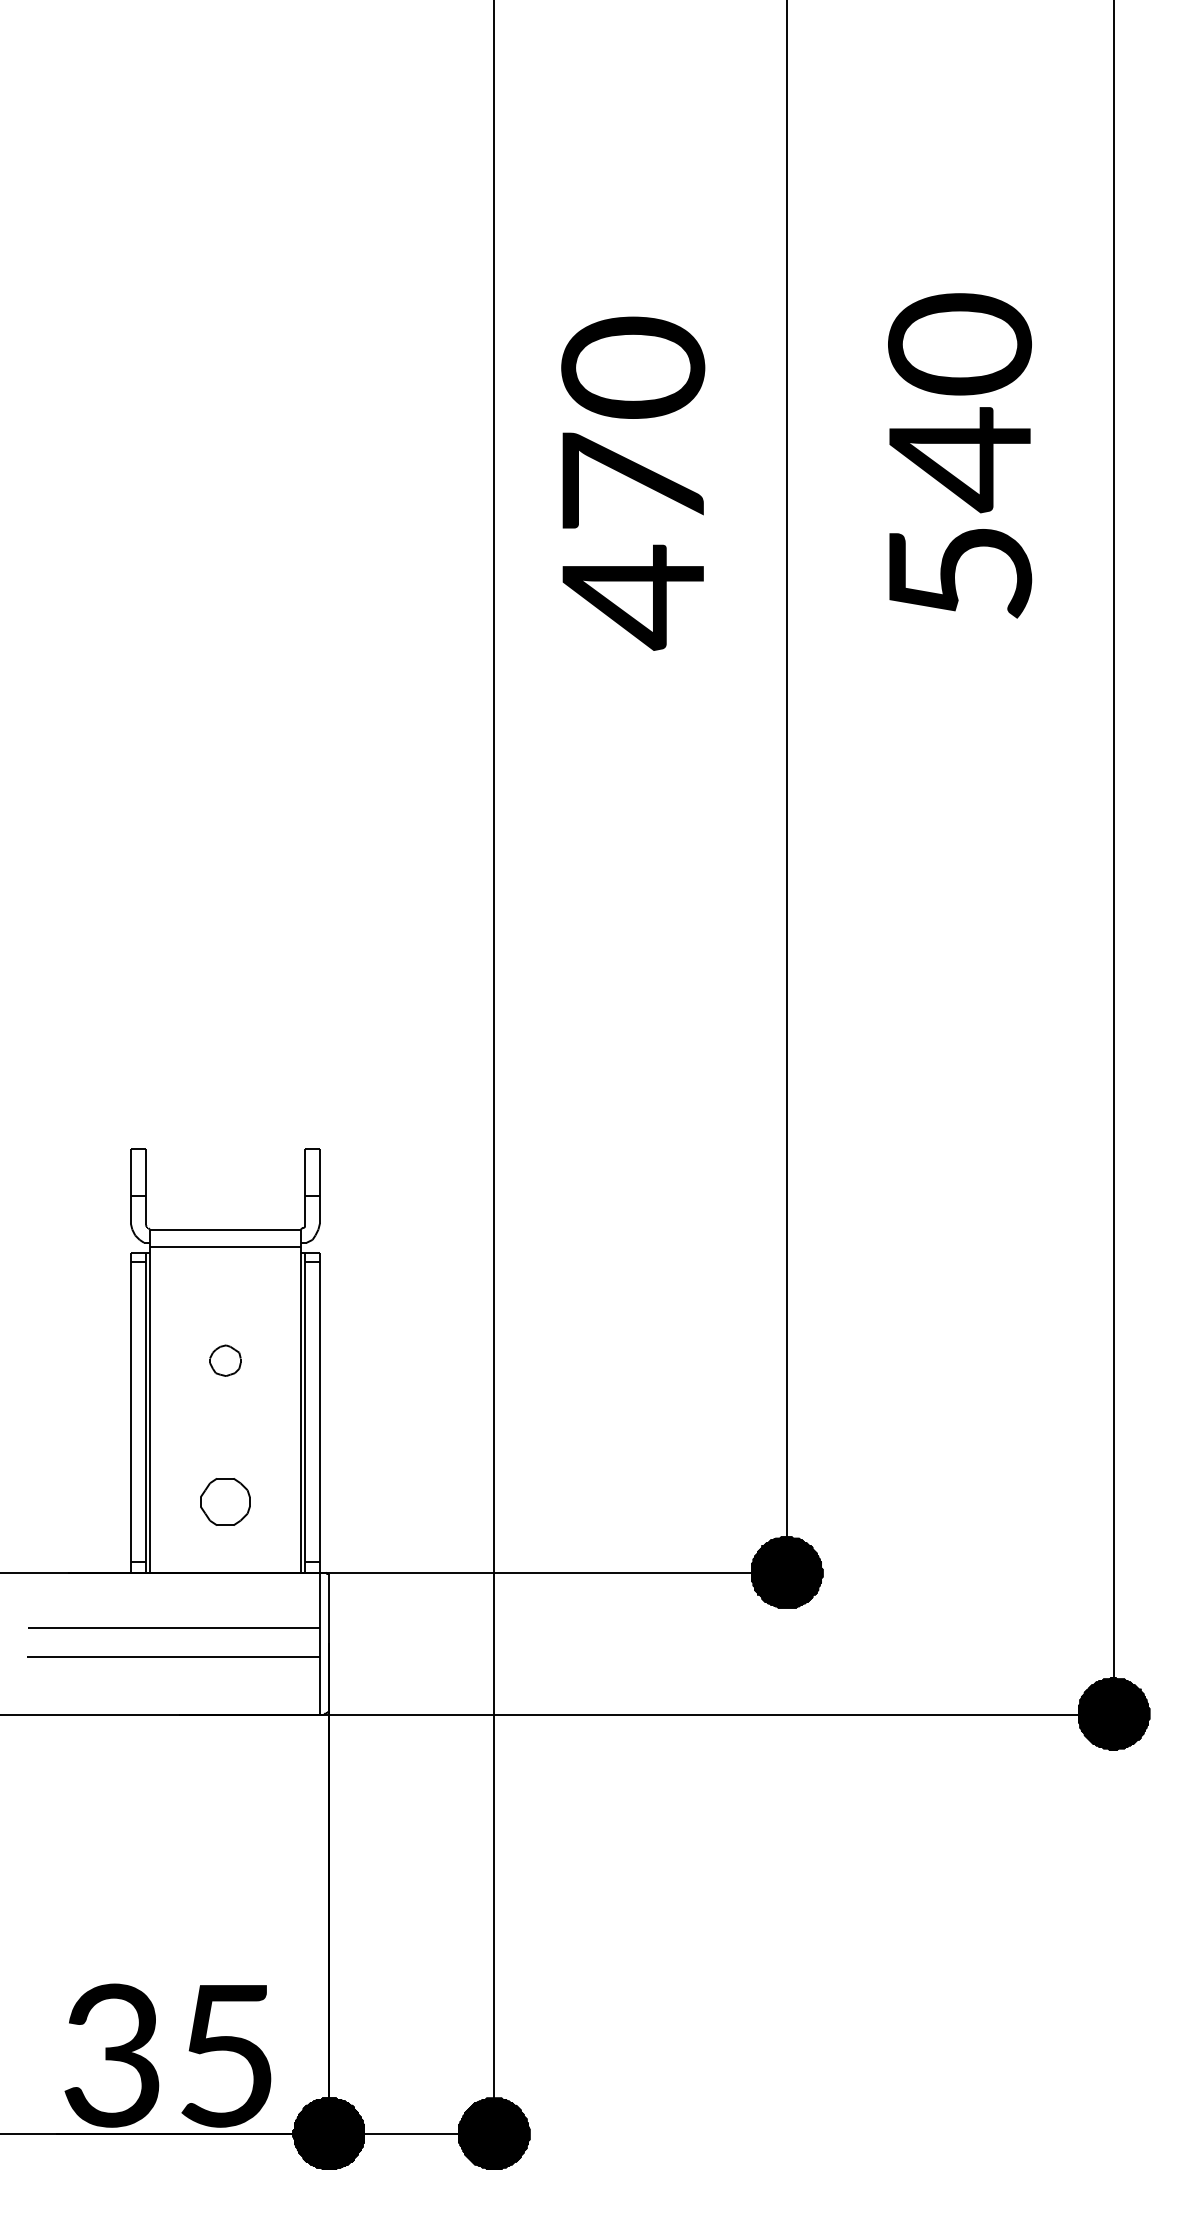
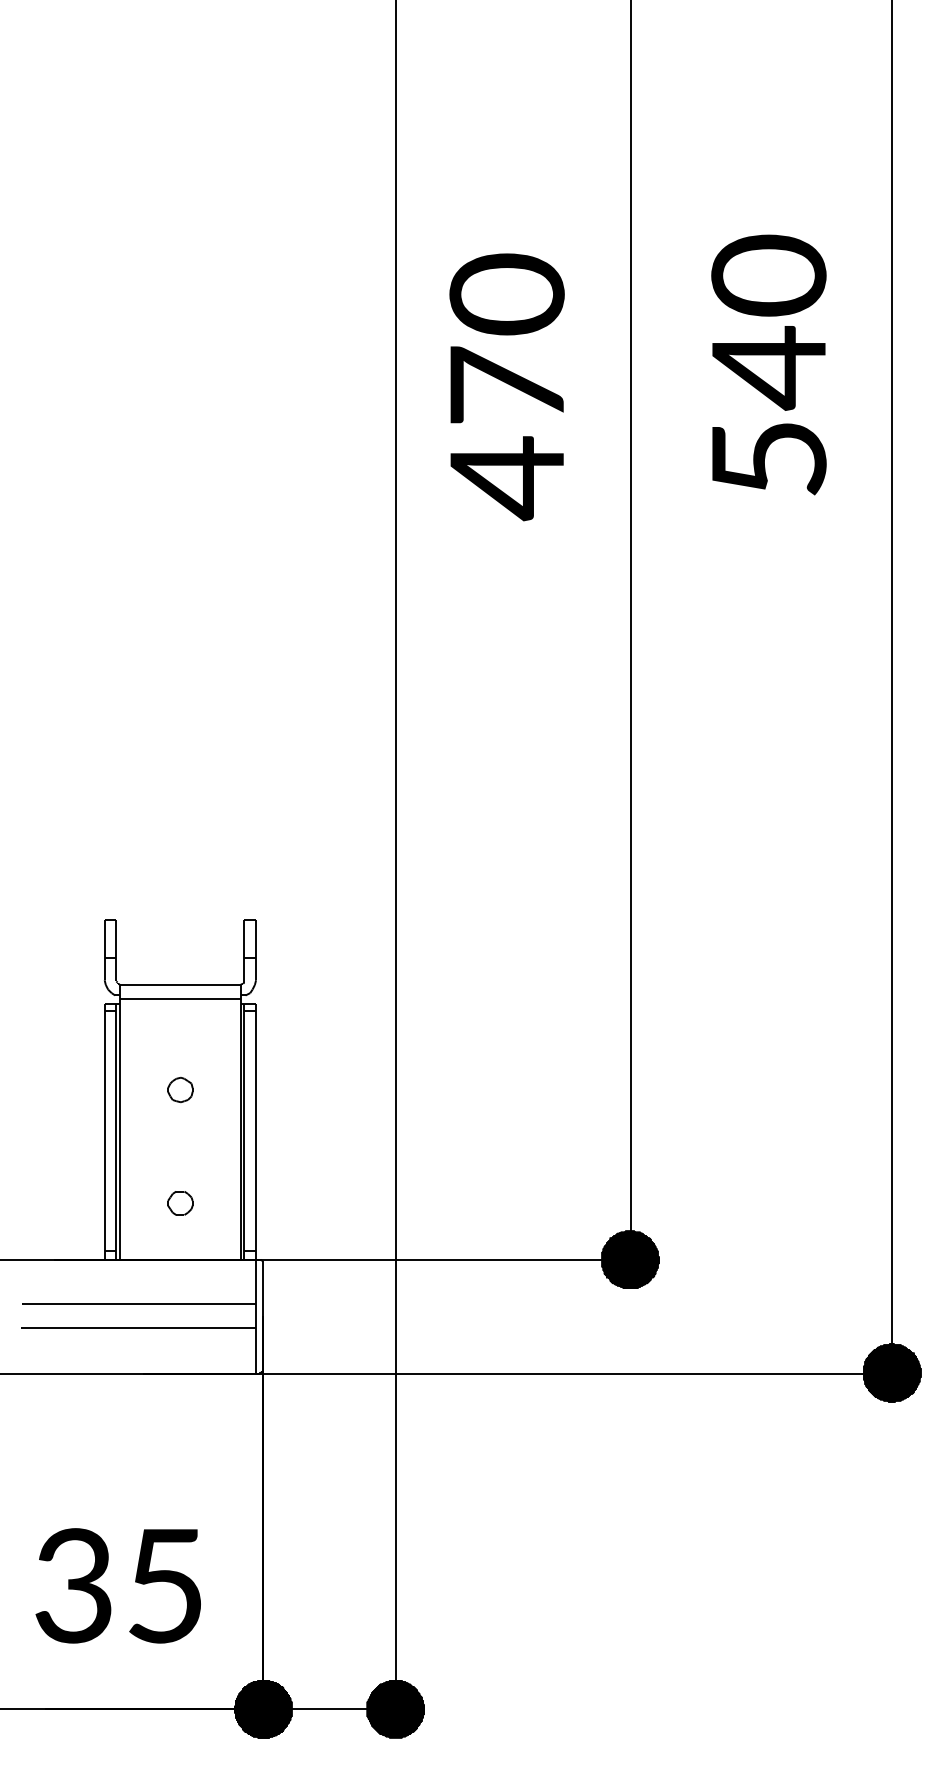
part: (225, 1502) -> (180, 1203), size x0.62
text: (167, 2055) -> (117, 1585), moved

